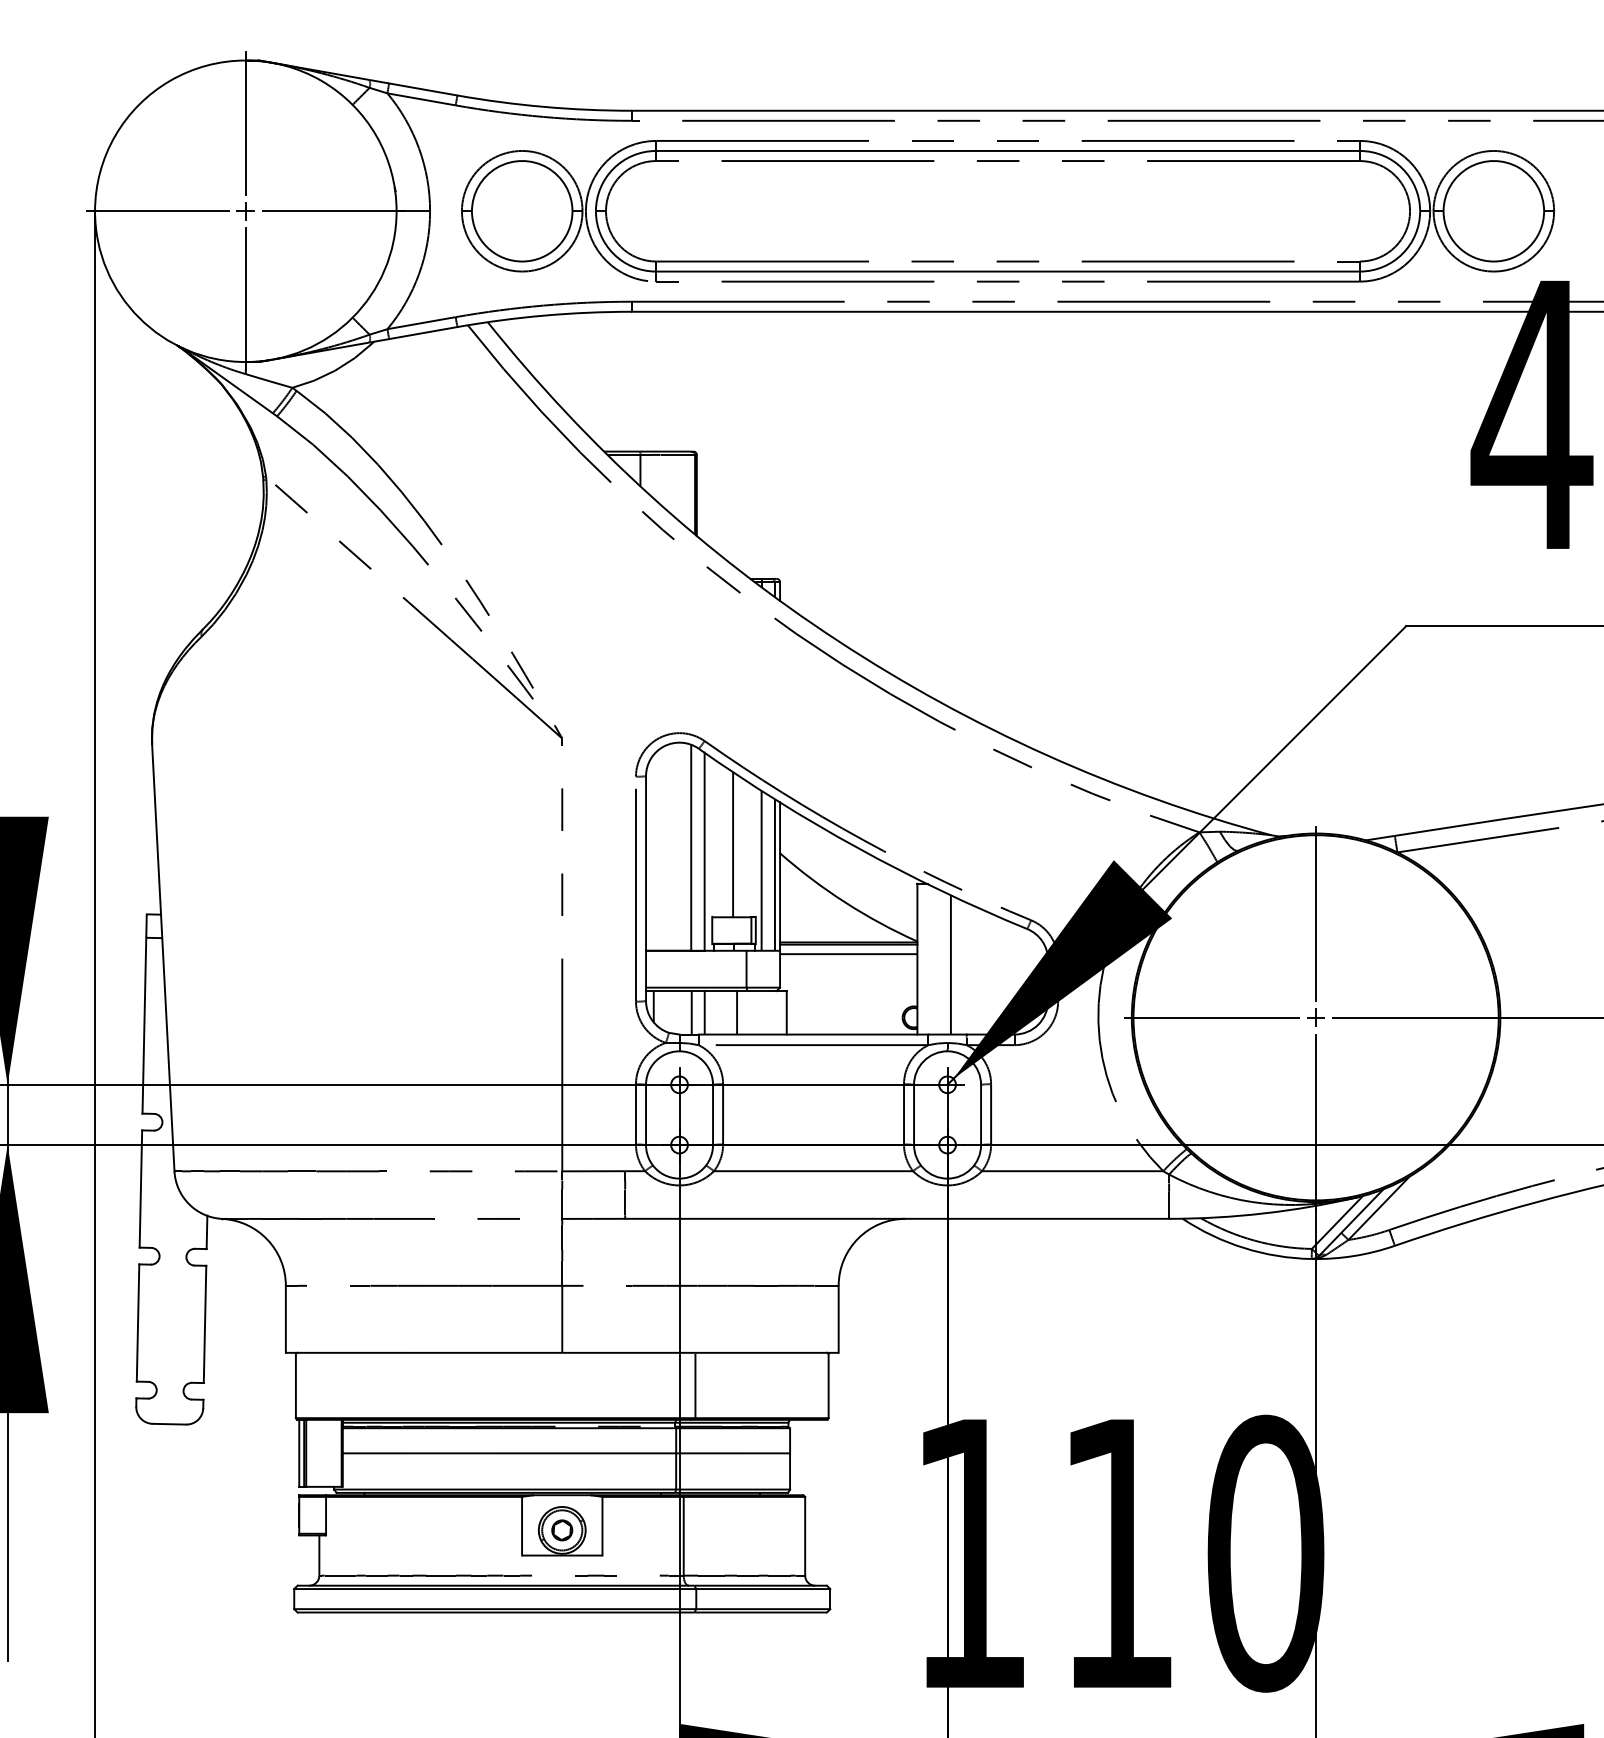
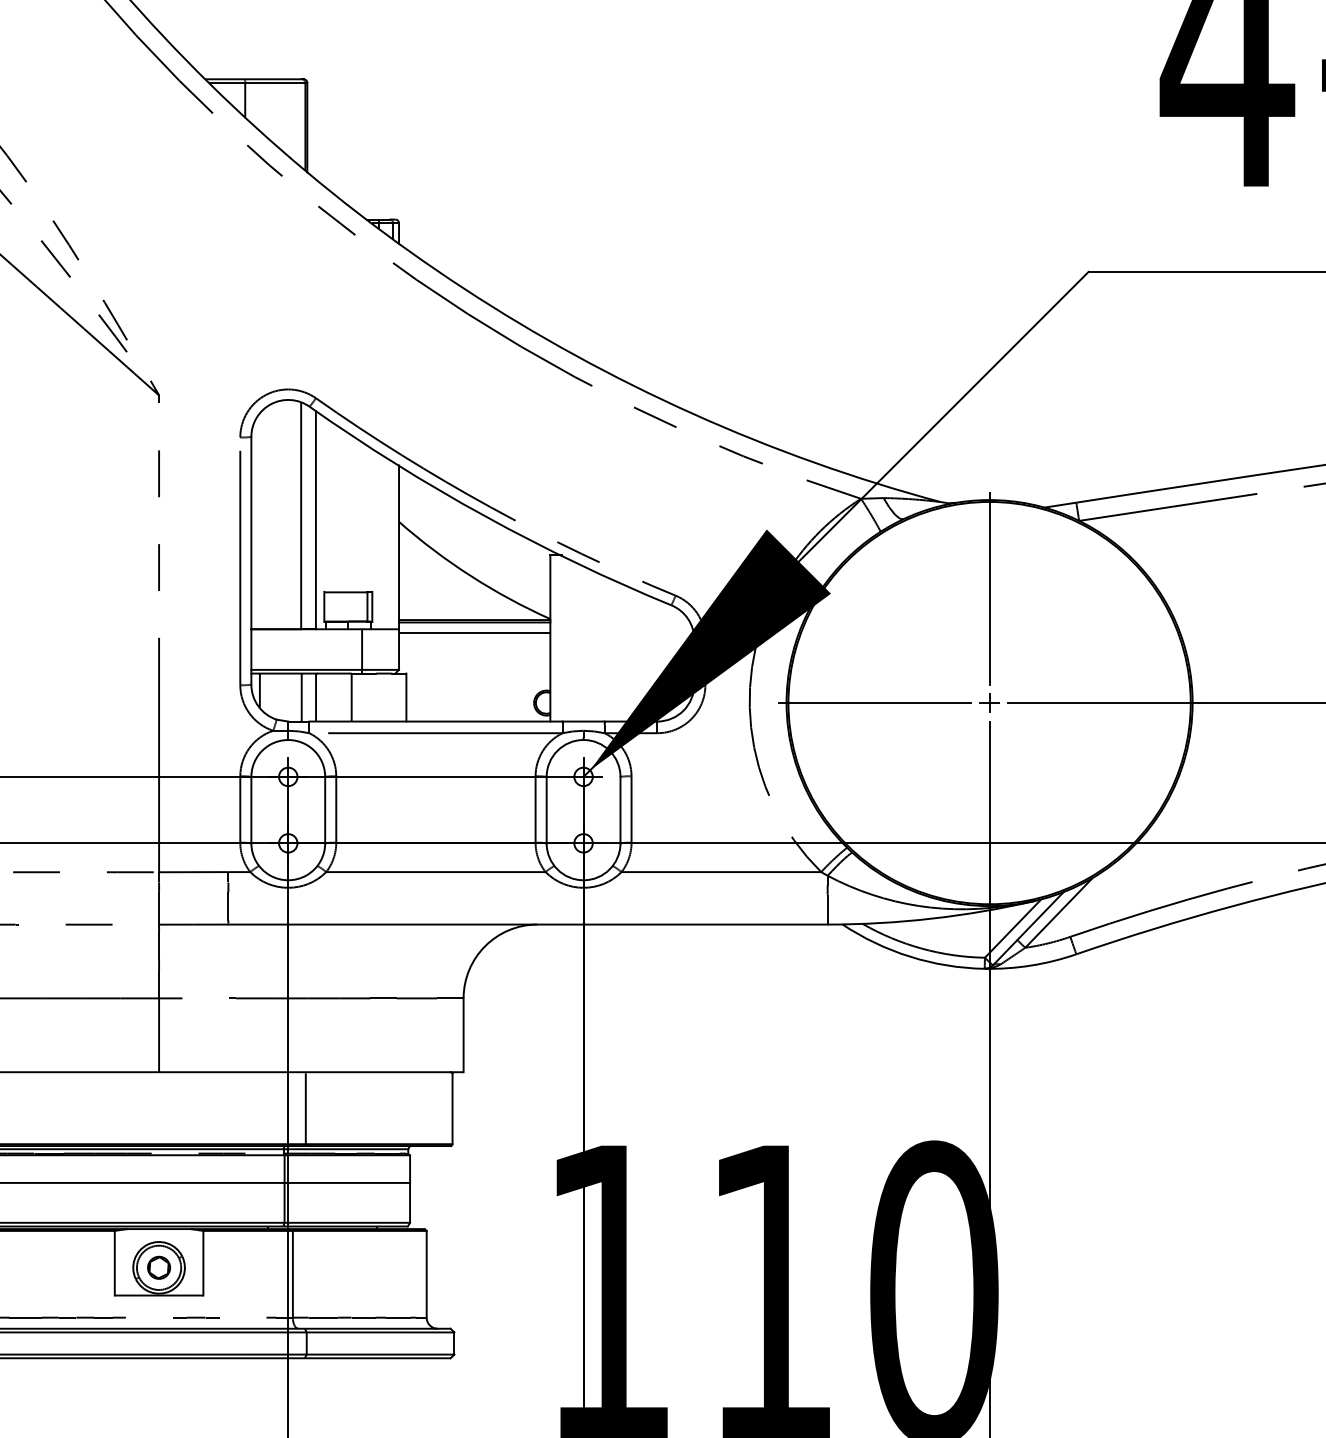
line: (733, 844) -> (347, 512), removed
line: (761, 870) -> (378, 540), removed
line: (774, 874) -> (392, 545), removed
line: (950, 964) -> (586, 644), removed

